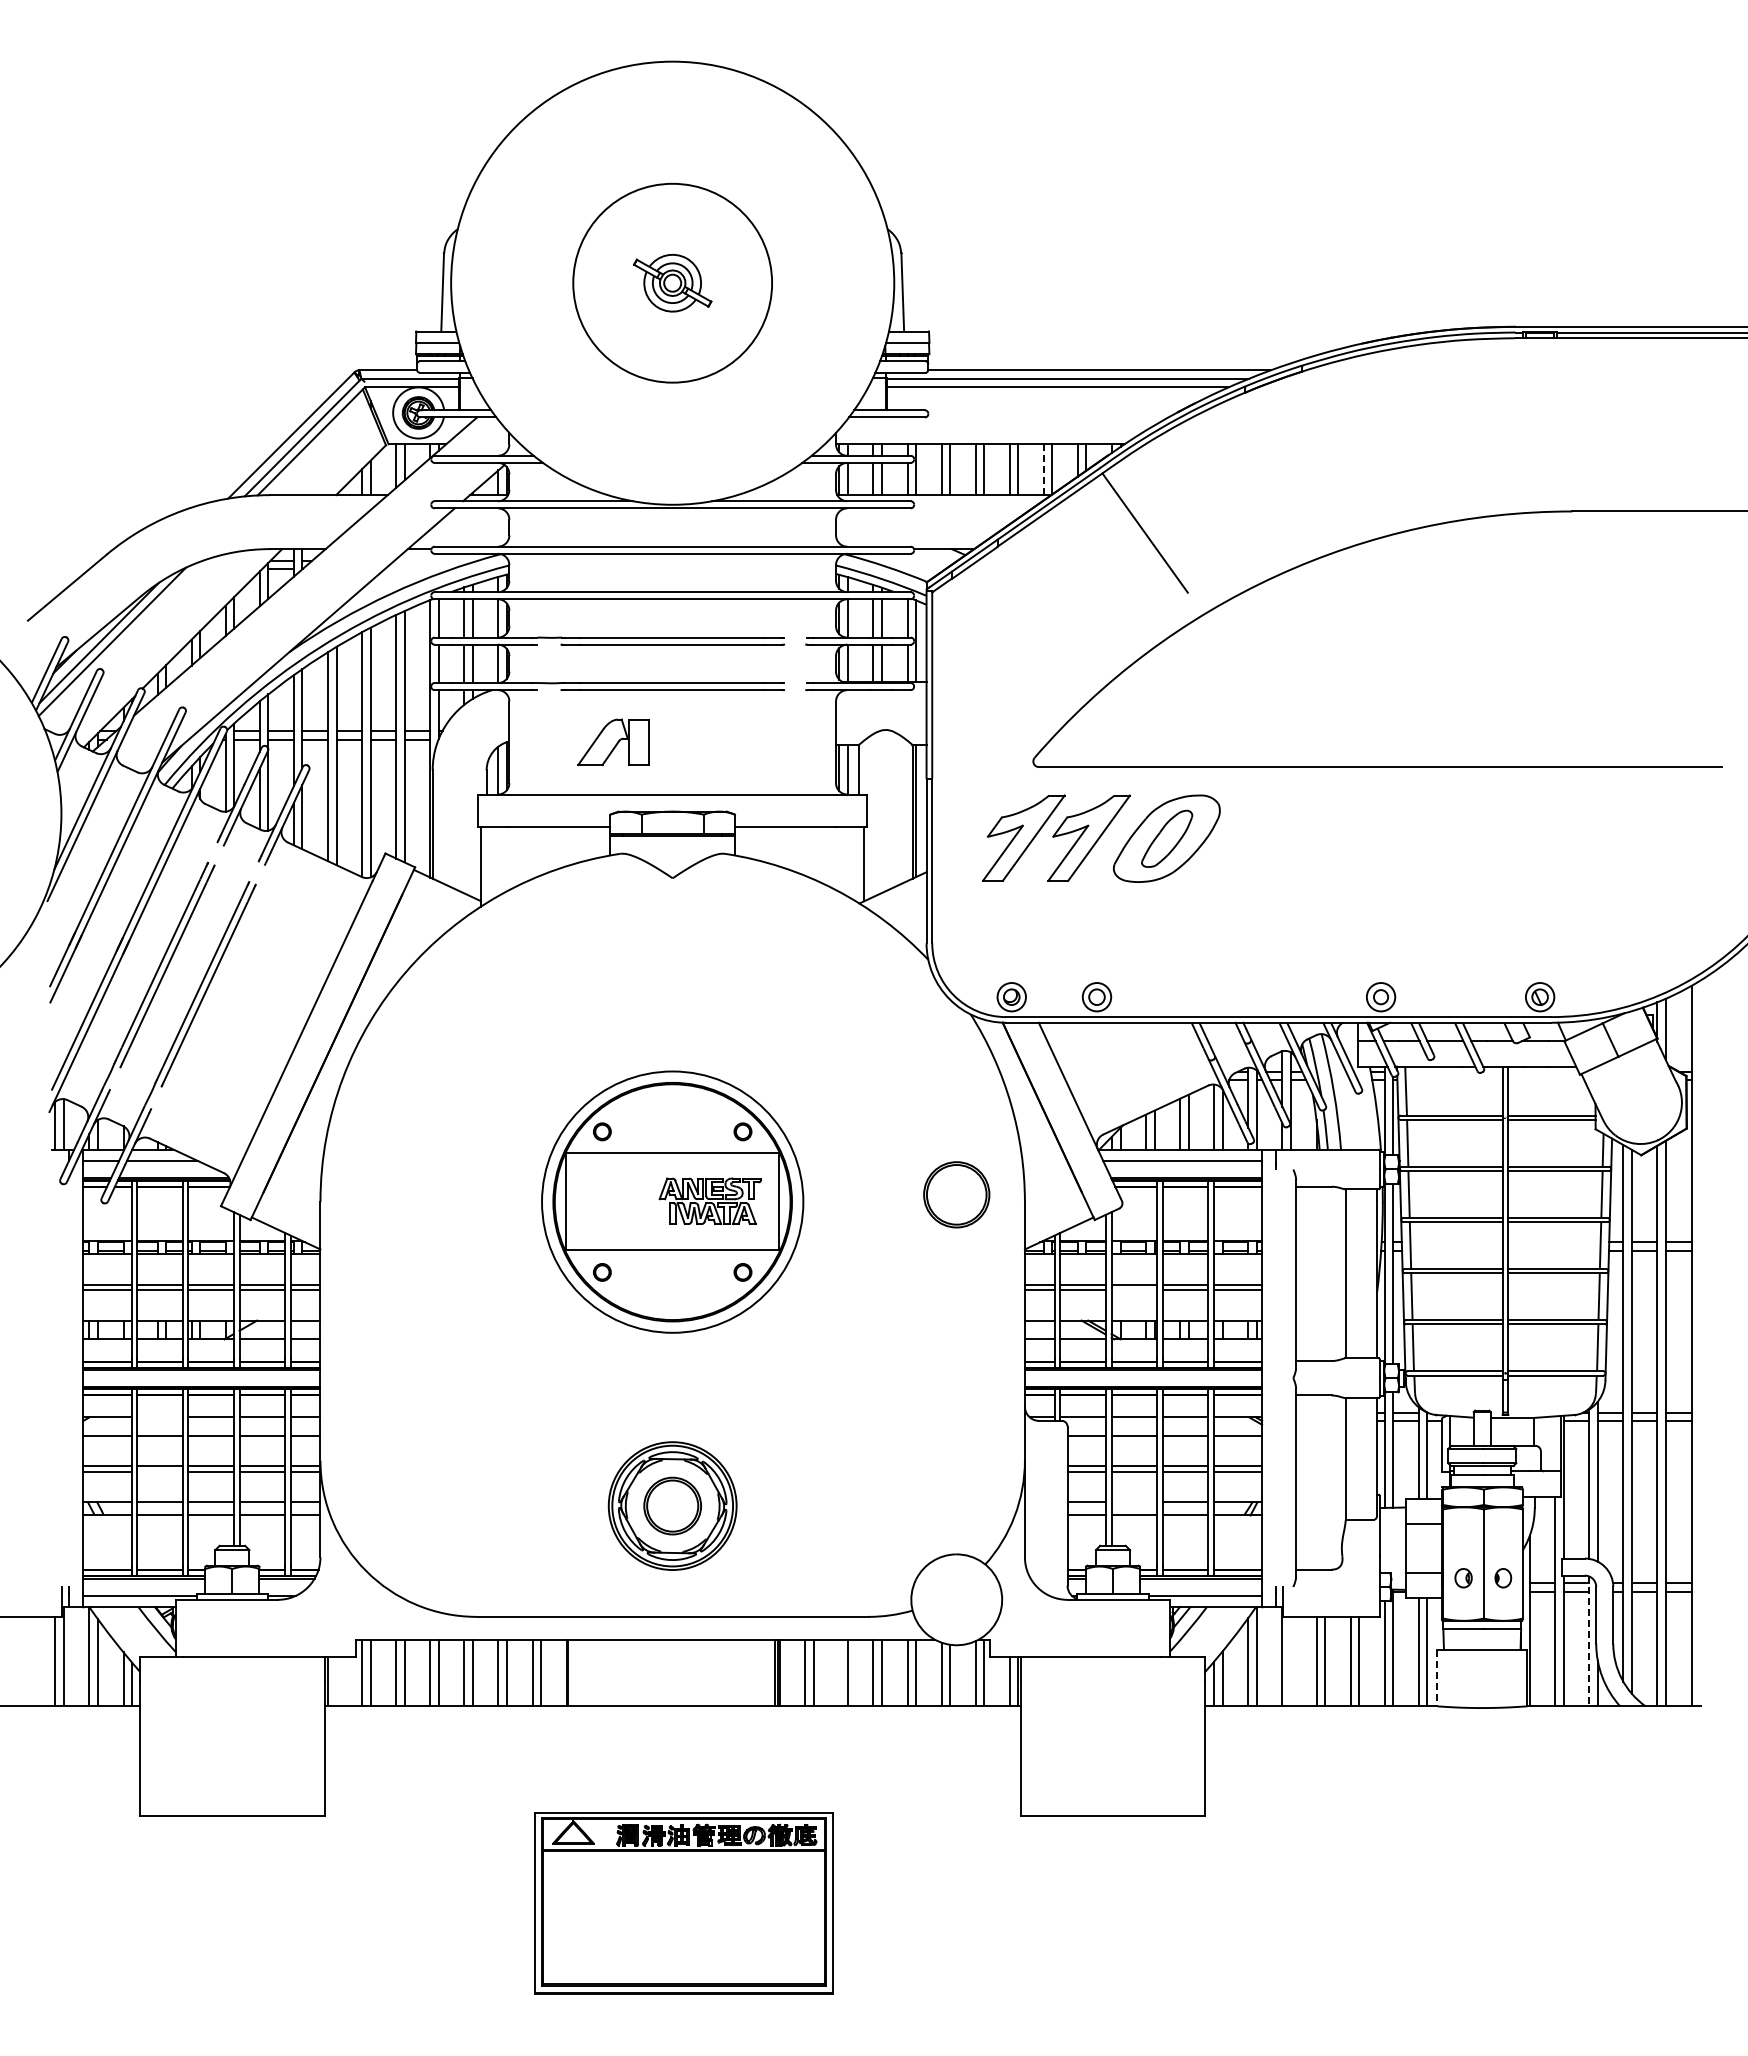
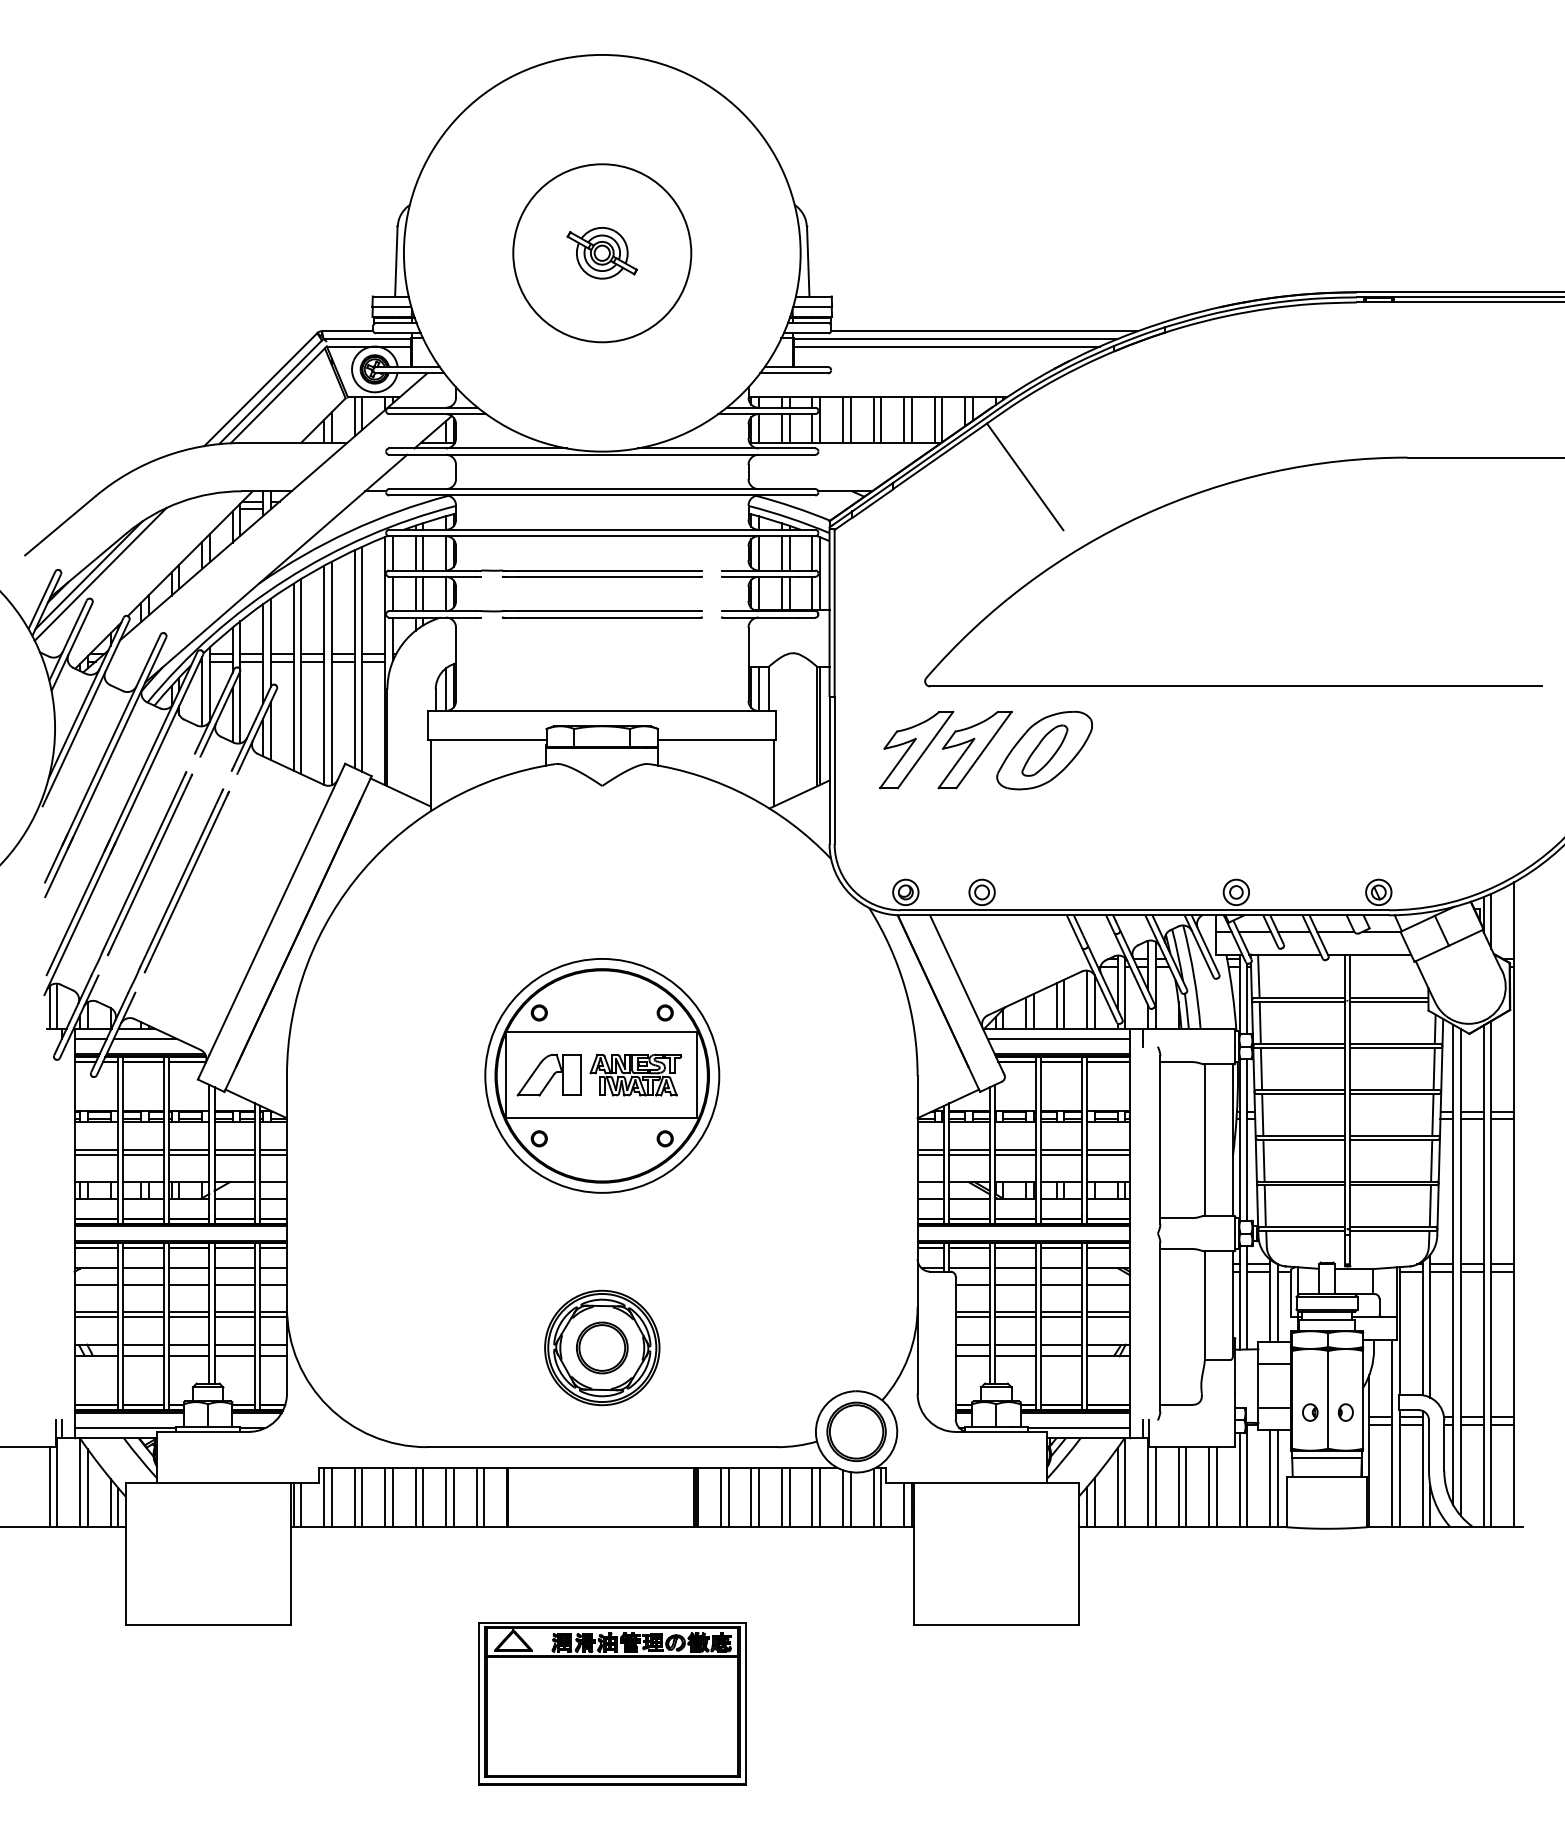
line: (1043, 470) -> (934, 420), dashed -> solid
part: (613, 742) -> (549, 1075), moved
part: (956, 1194) -> (856, 1431), moved
line: (1134, 1290) -> (1015, 1154), added
line: (159, 1417) -> (142, 1268), added
line: (159, 1472) -> (142, 1317), added
line: (1134, 1502) -> (1015, 1344), added
line: (1589, 1641) -> (1423, 1469), dashed -> solid
line: (1290, 1661) -> (1155, 1487), added
line: (839, 1672) -> (751, 1496), added
line: (1437, 1678) -> (1286, 1502), dashed -> solid
line: (336, 1681) -> (301, 1505), added

